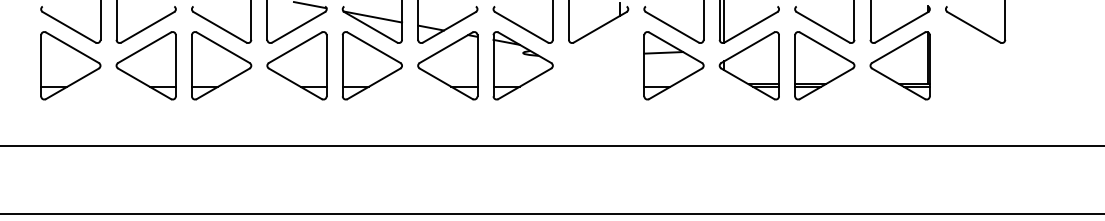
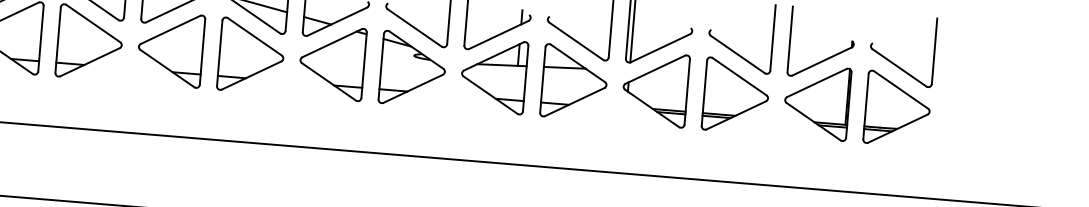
part: (598, 65) -> (493, 75), added
part: (975, 65) -> (897, 108), added

